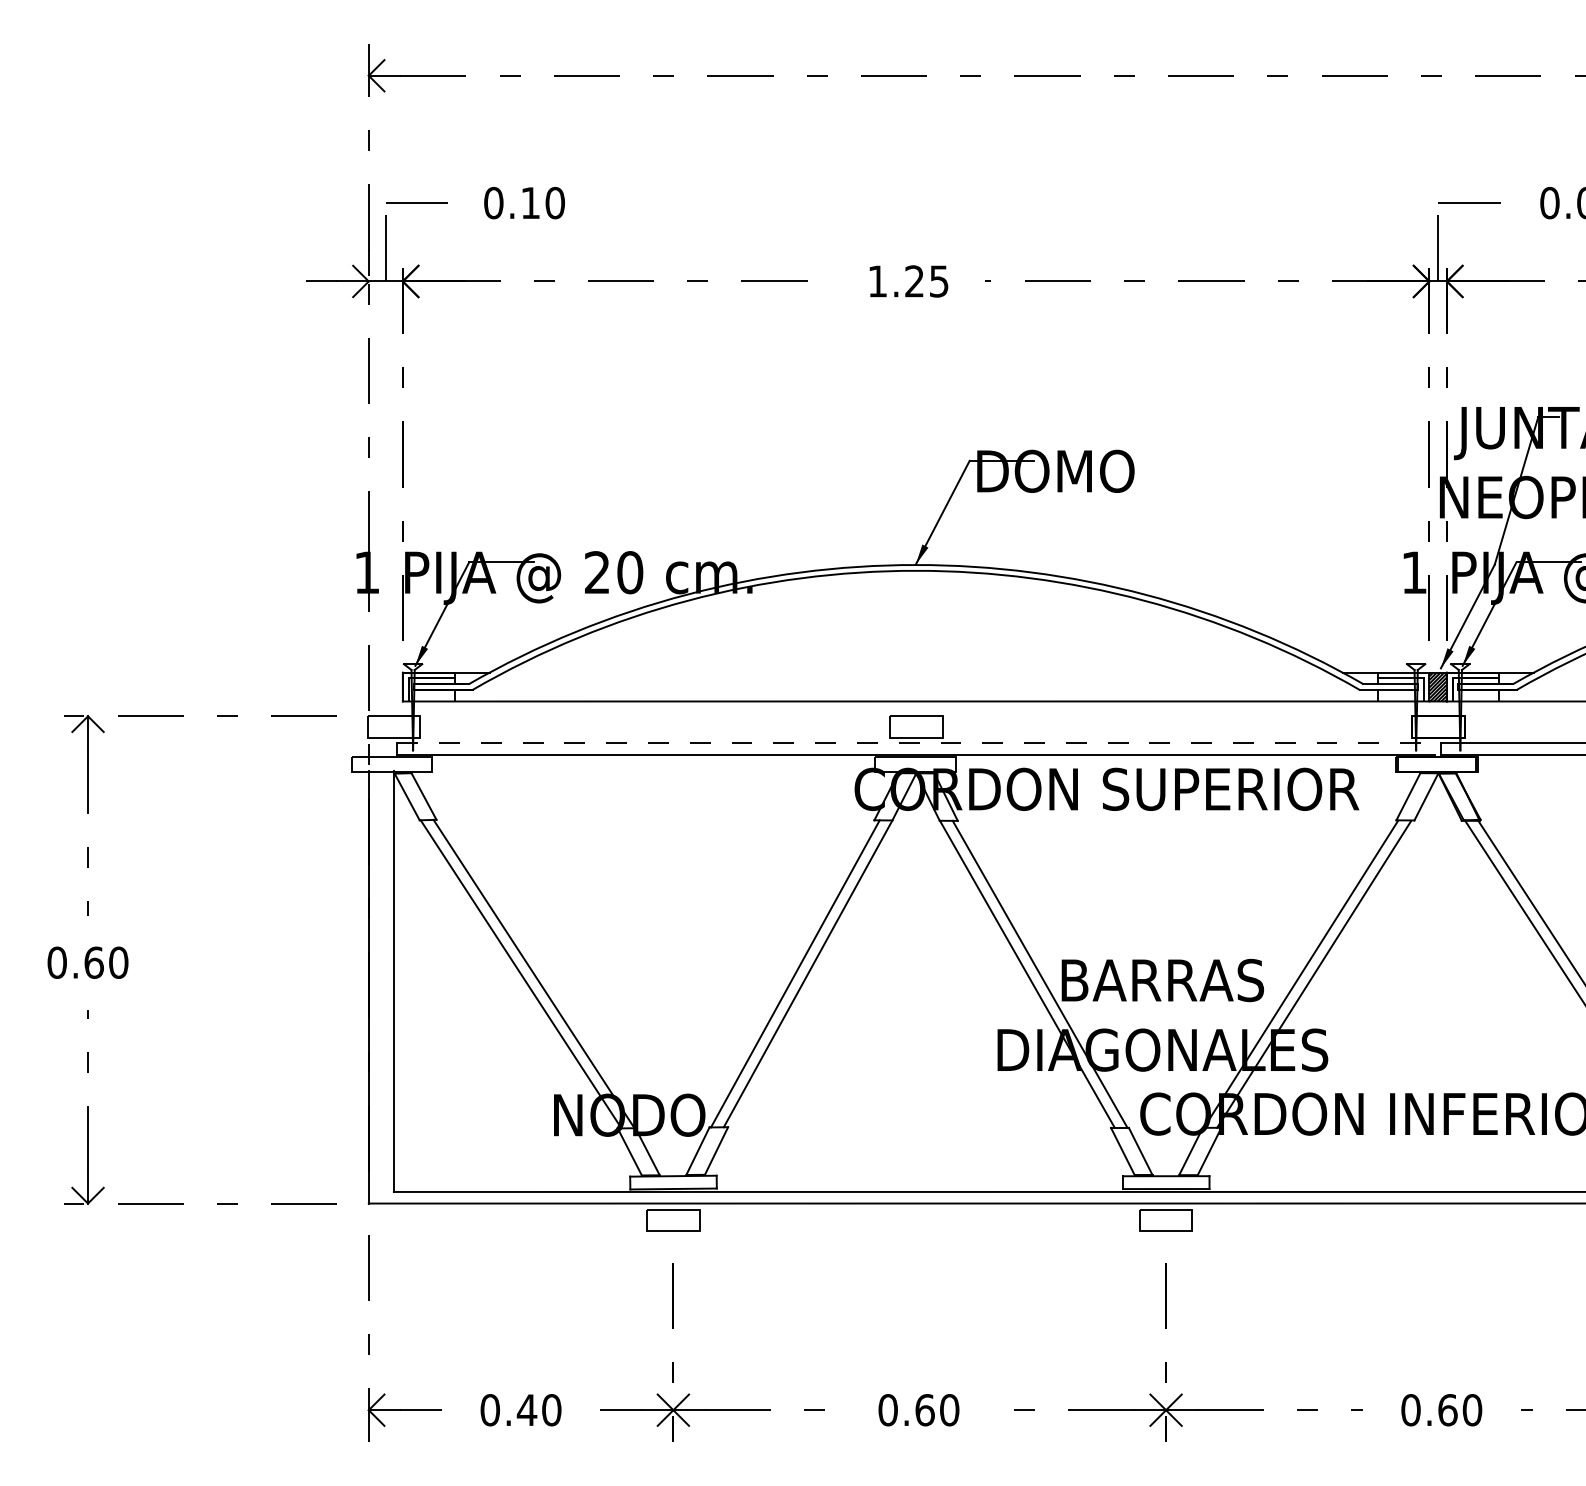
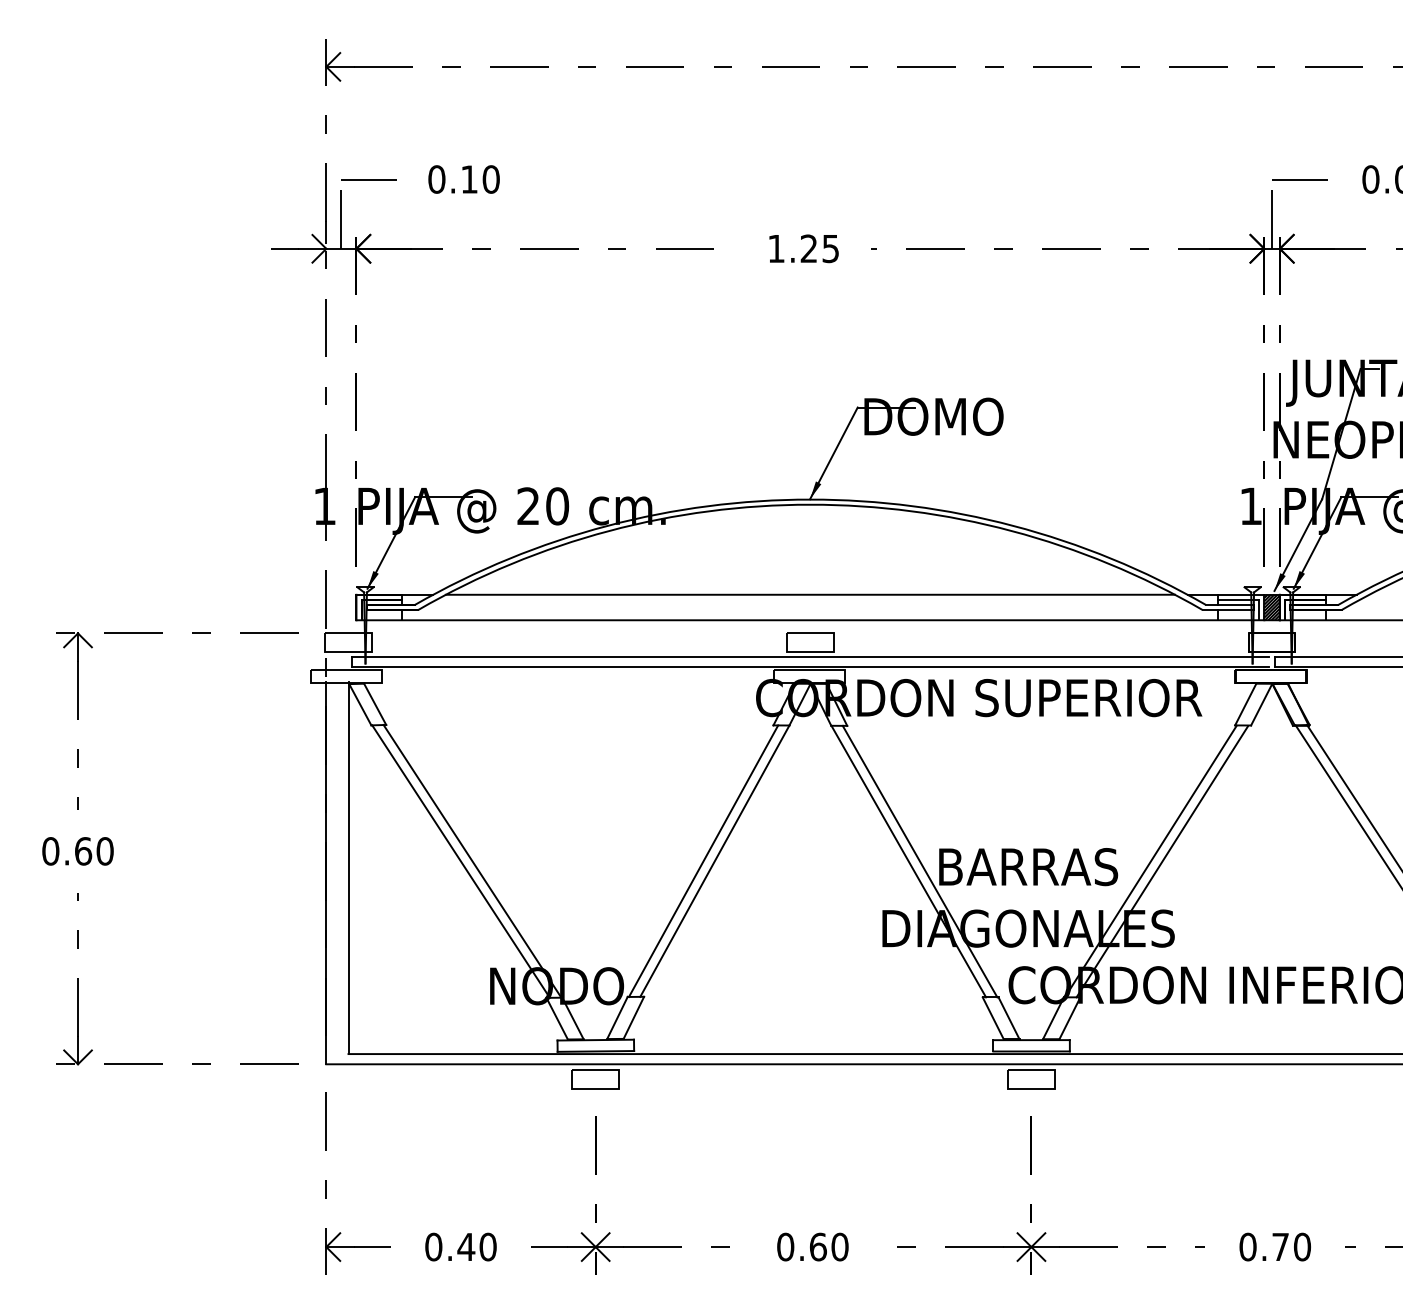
line: (915, 672) -> (809, 594), added
line: (916, 743) -> (810, 657), dashed -> solid
text: (1447, 1410) -> (1280, 1247), 0.60 -> 0.70

